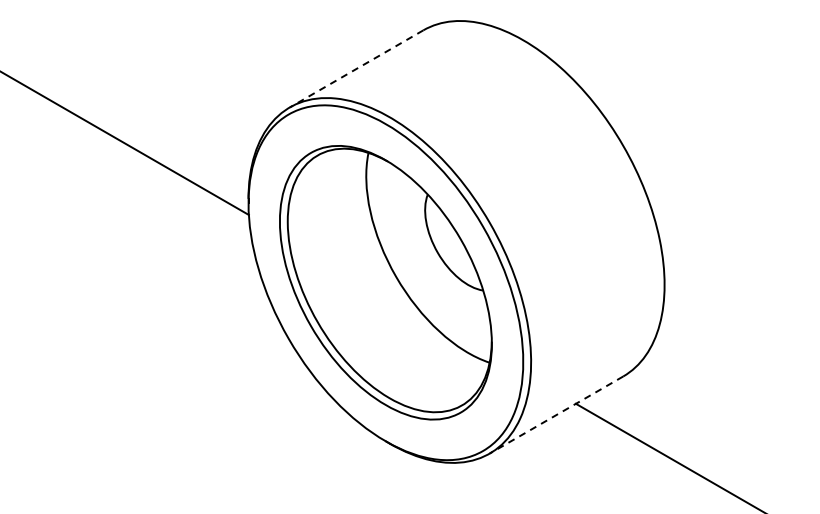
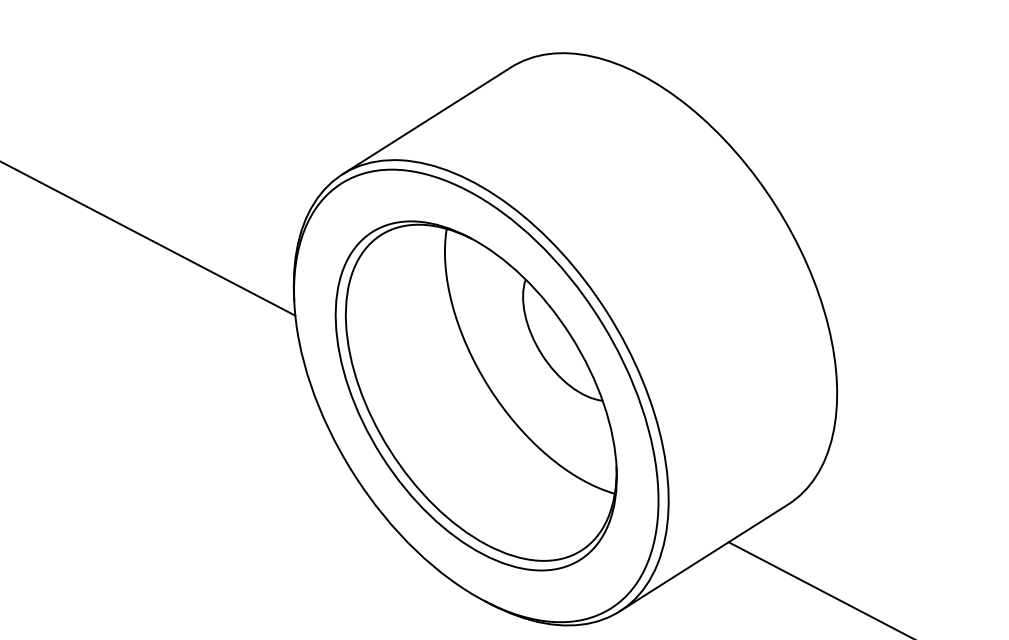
line: (356, 69) -> (426, 121), dashed -> solid
line: (556, 415) -> (704, 558), dashed -> solid

